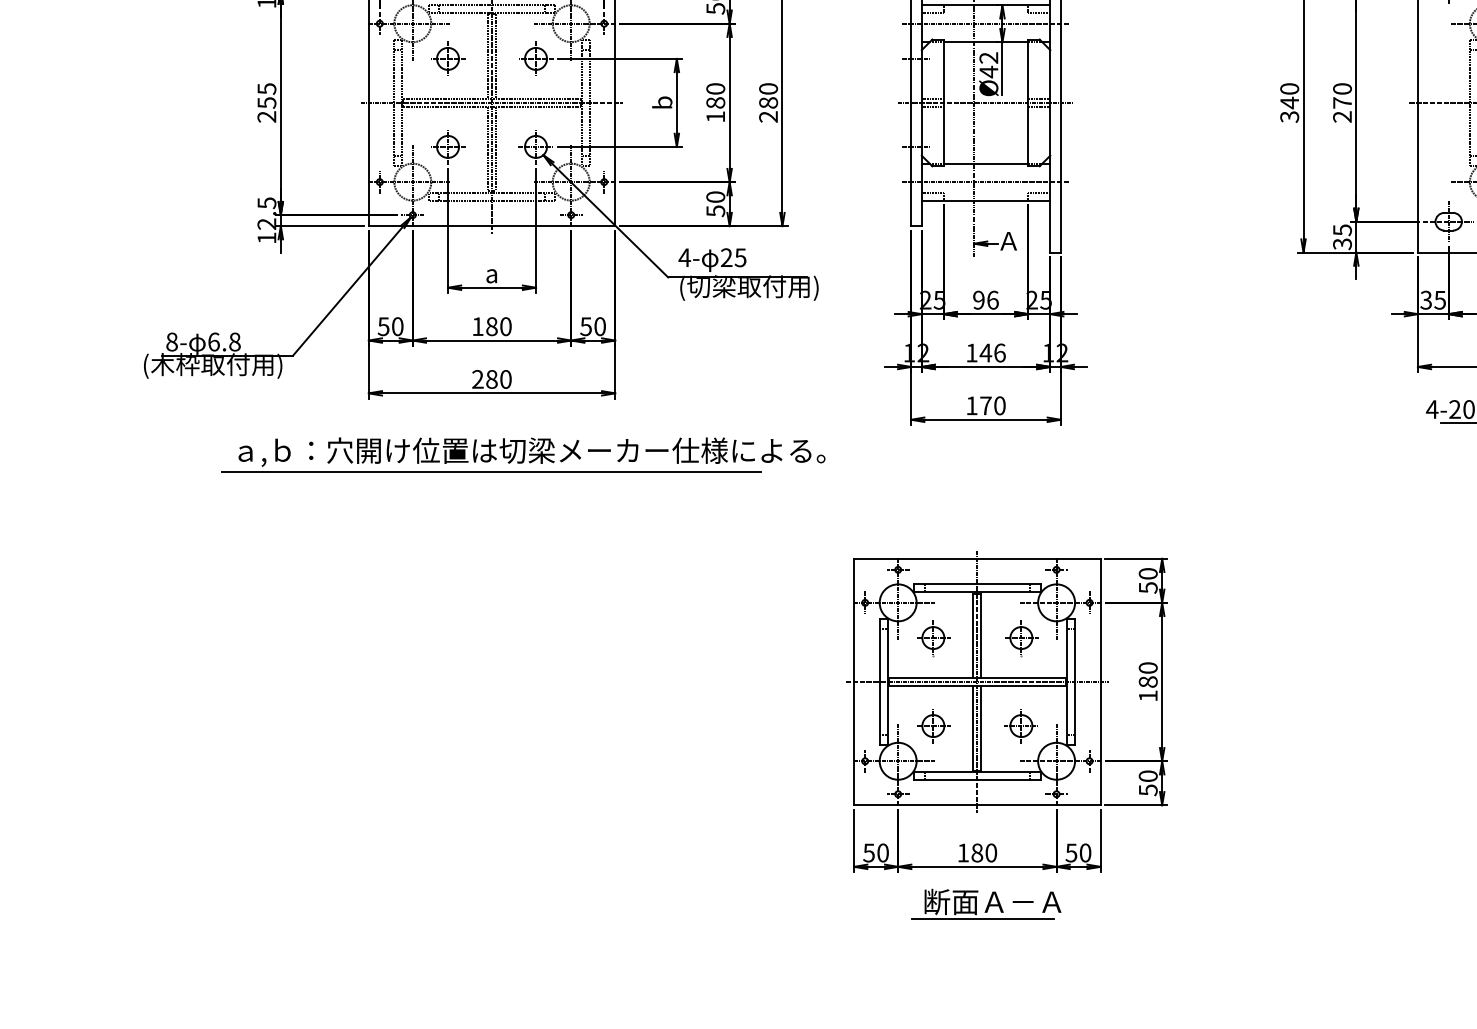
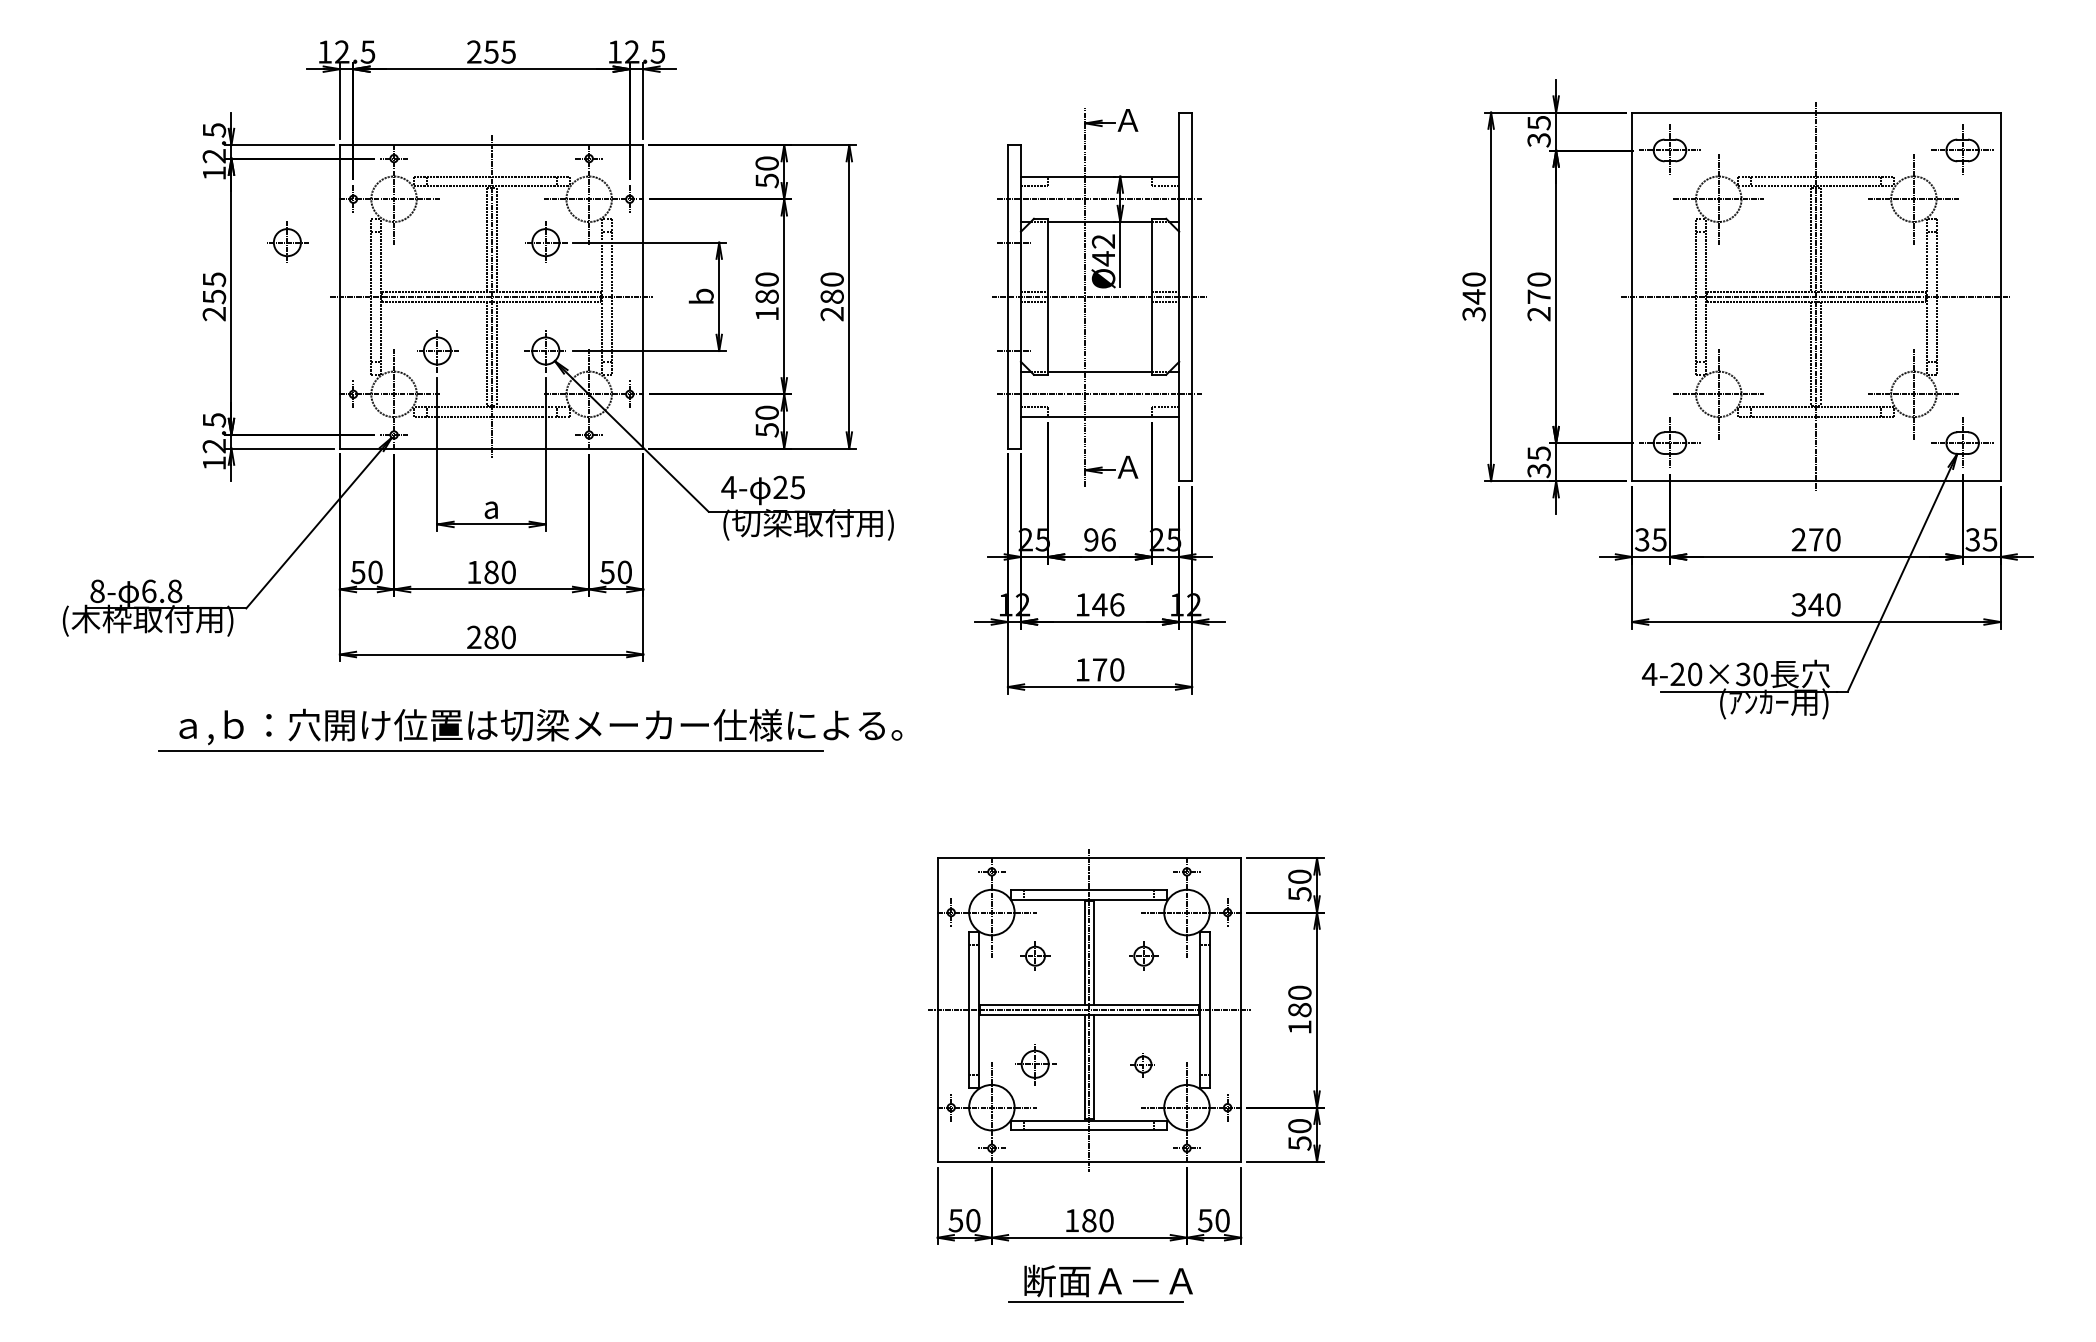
part: (448, 58) -> (287, 241), moved
part: (933, 638) -> (1035, 956), size x0.7
part: (1021, 638) -> (1143, 956), size x0.7
part: (1020, 726) -> (1142, 1064), size x0.6

